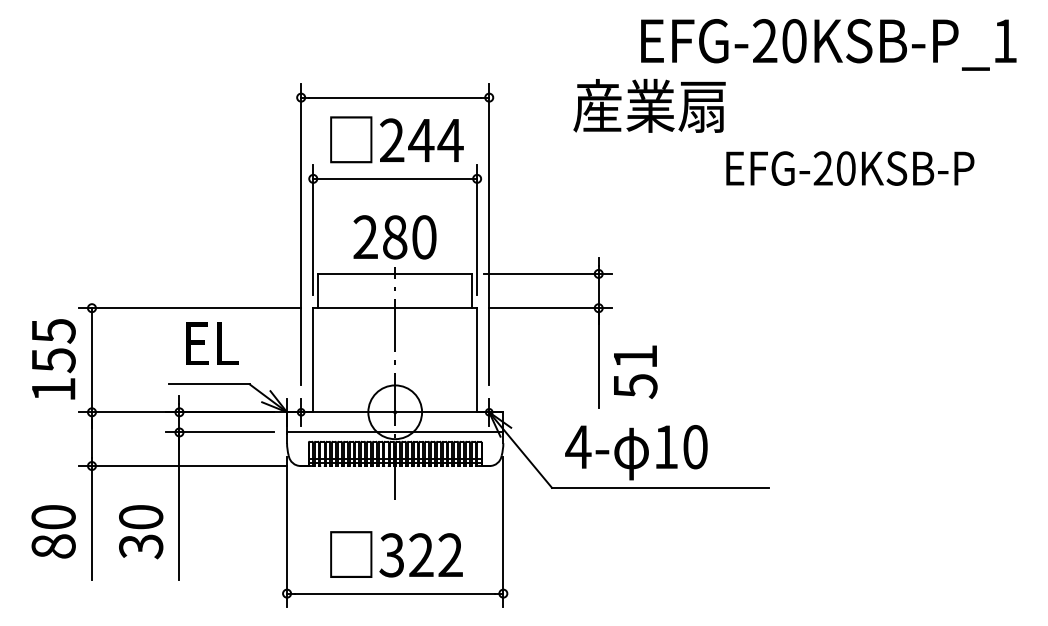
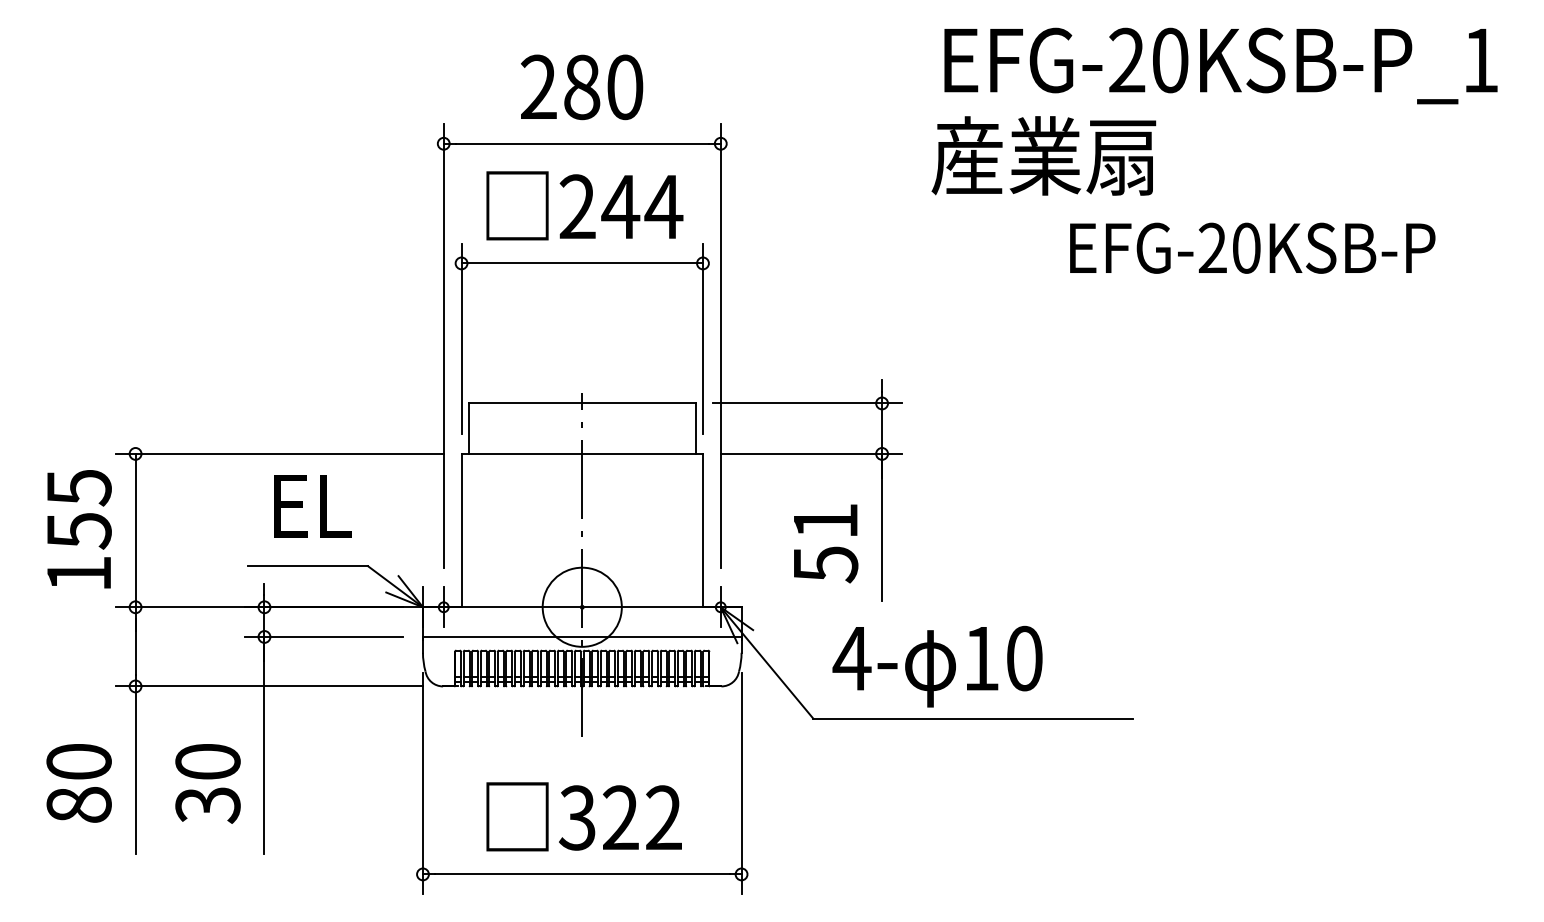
text: (649, 105) -> (1043, 155), moved
text: (394, 237) -> (581, 87), moved
text: (635, 371) -> (825, 542), moved

